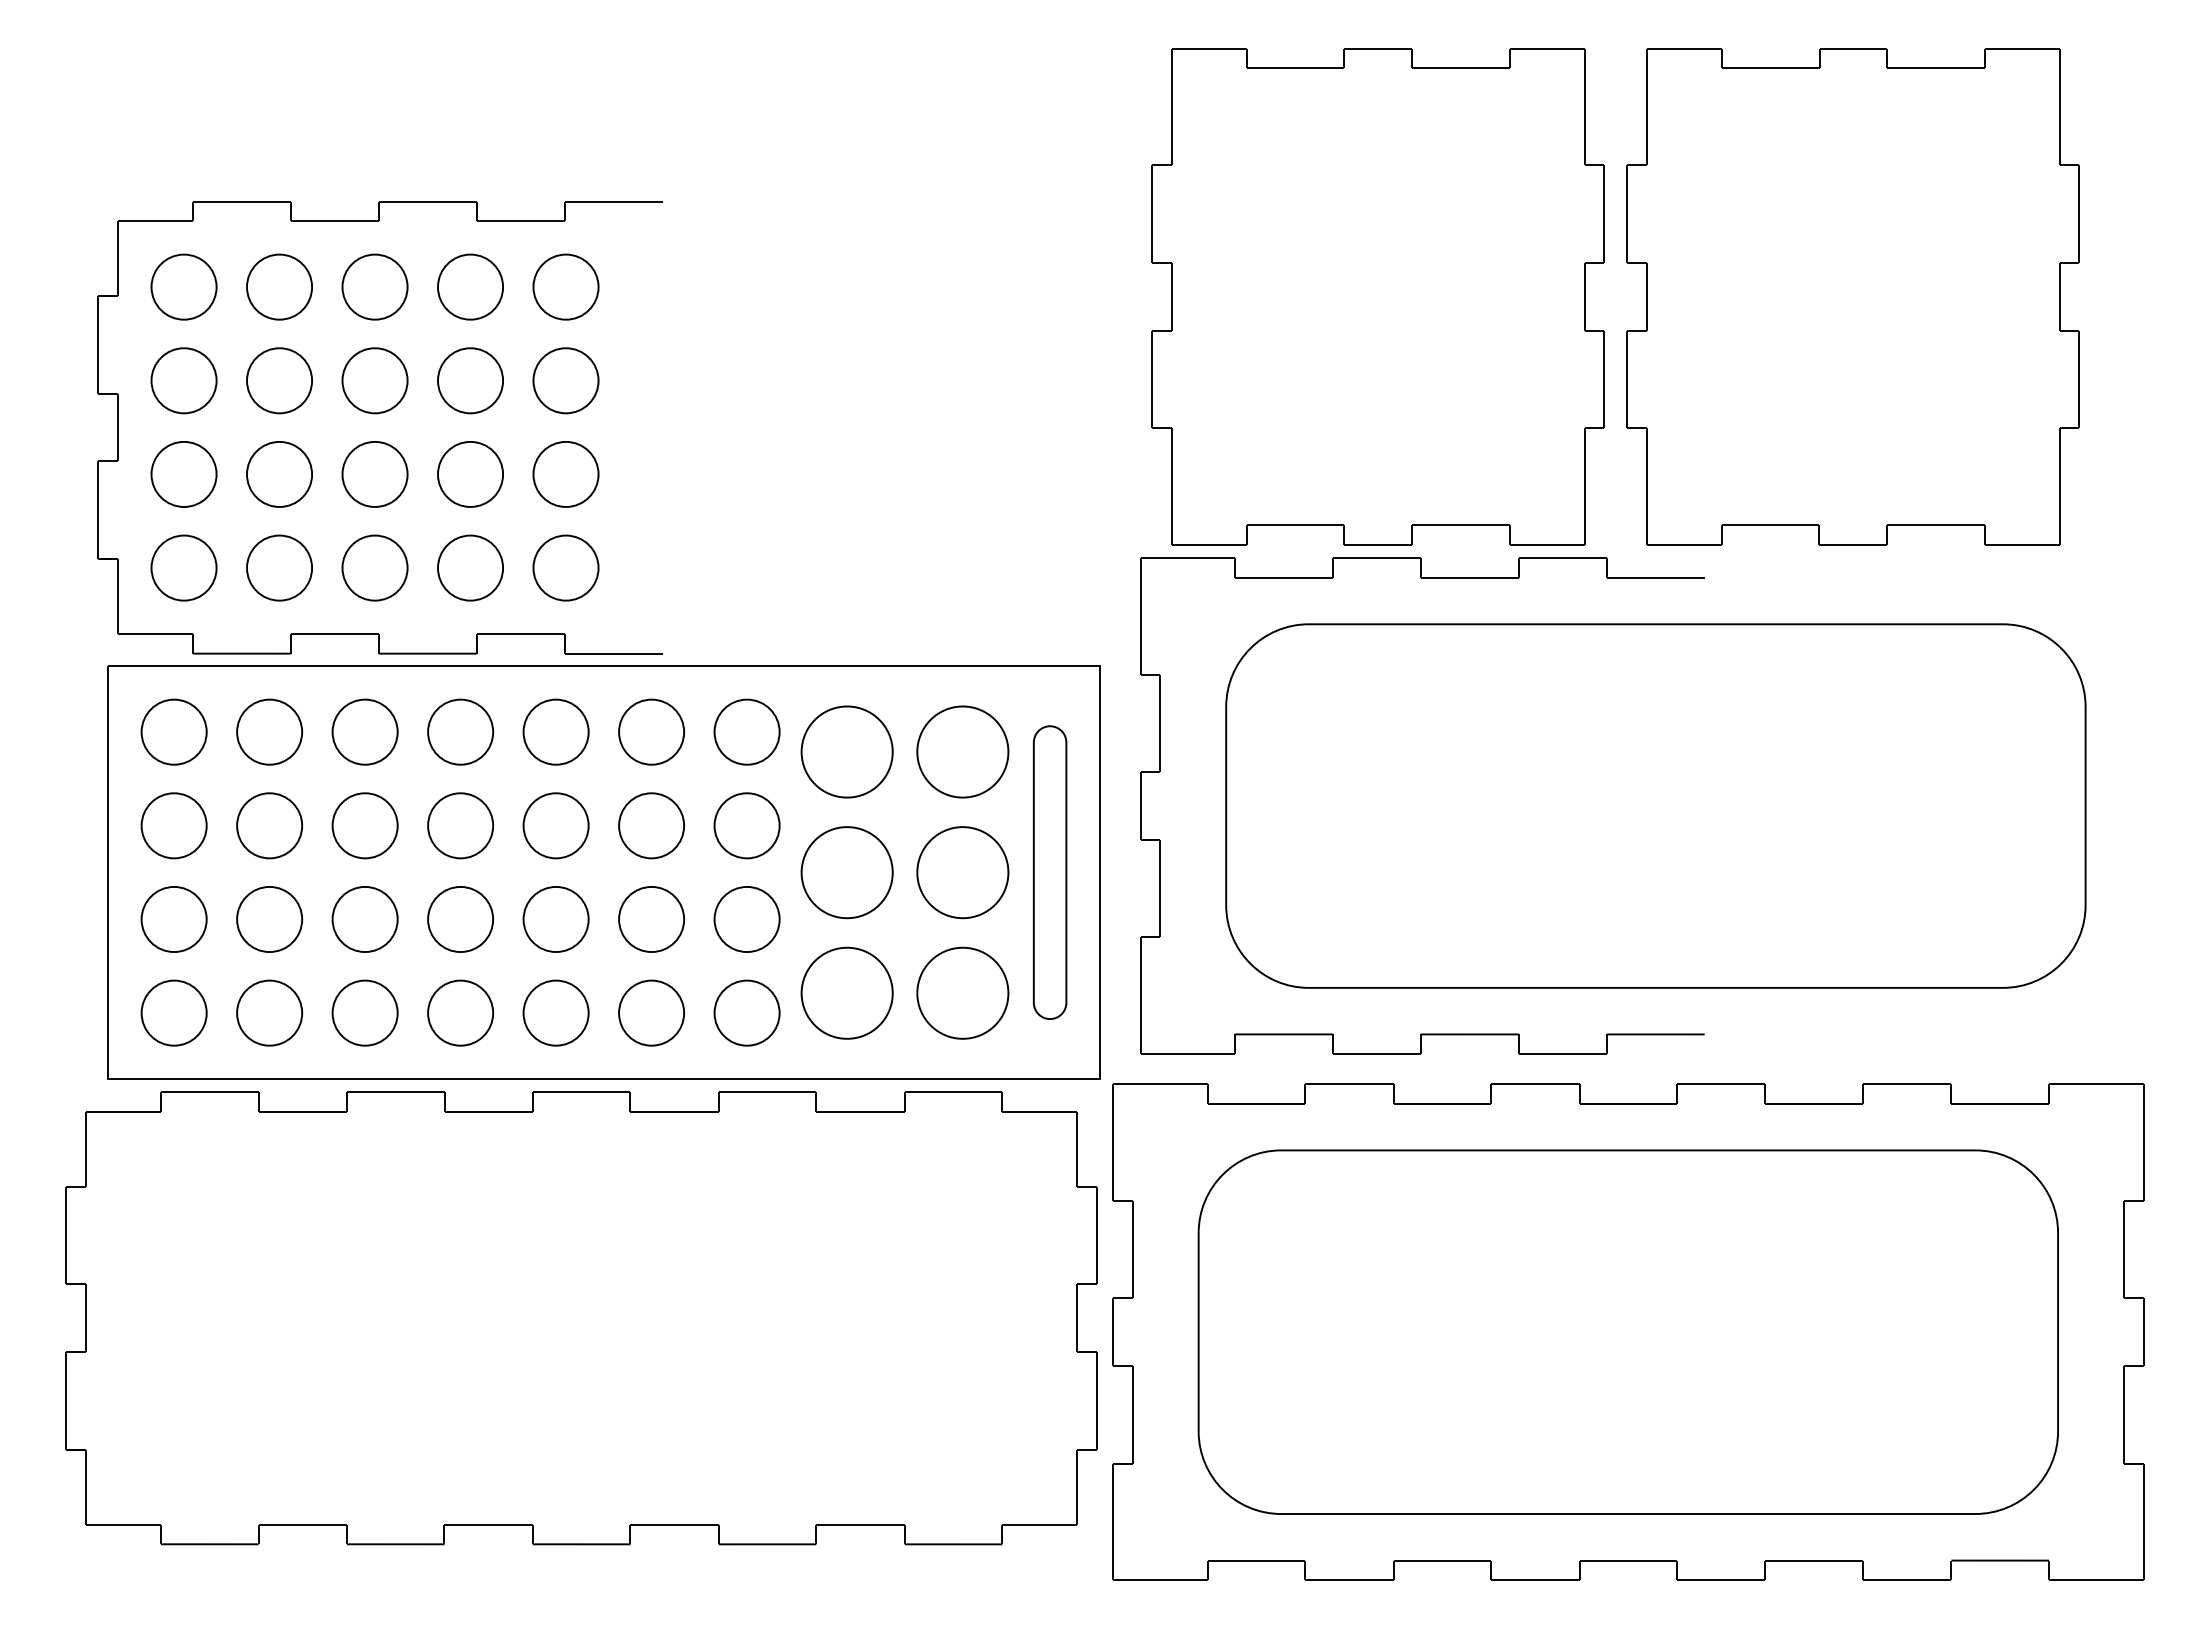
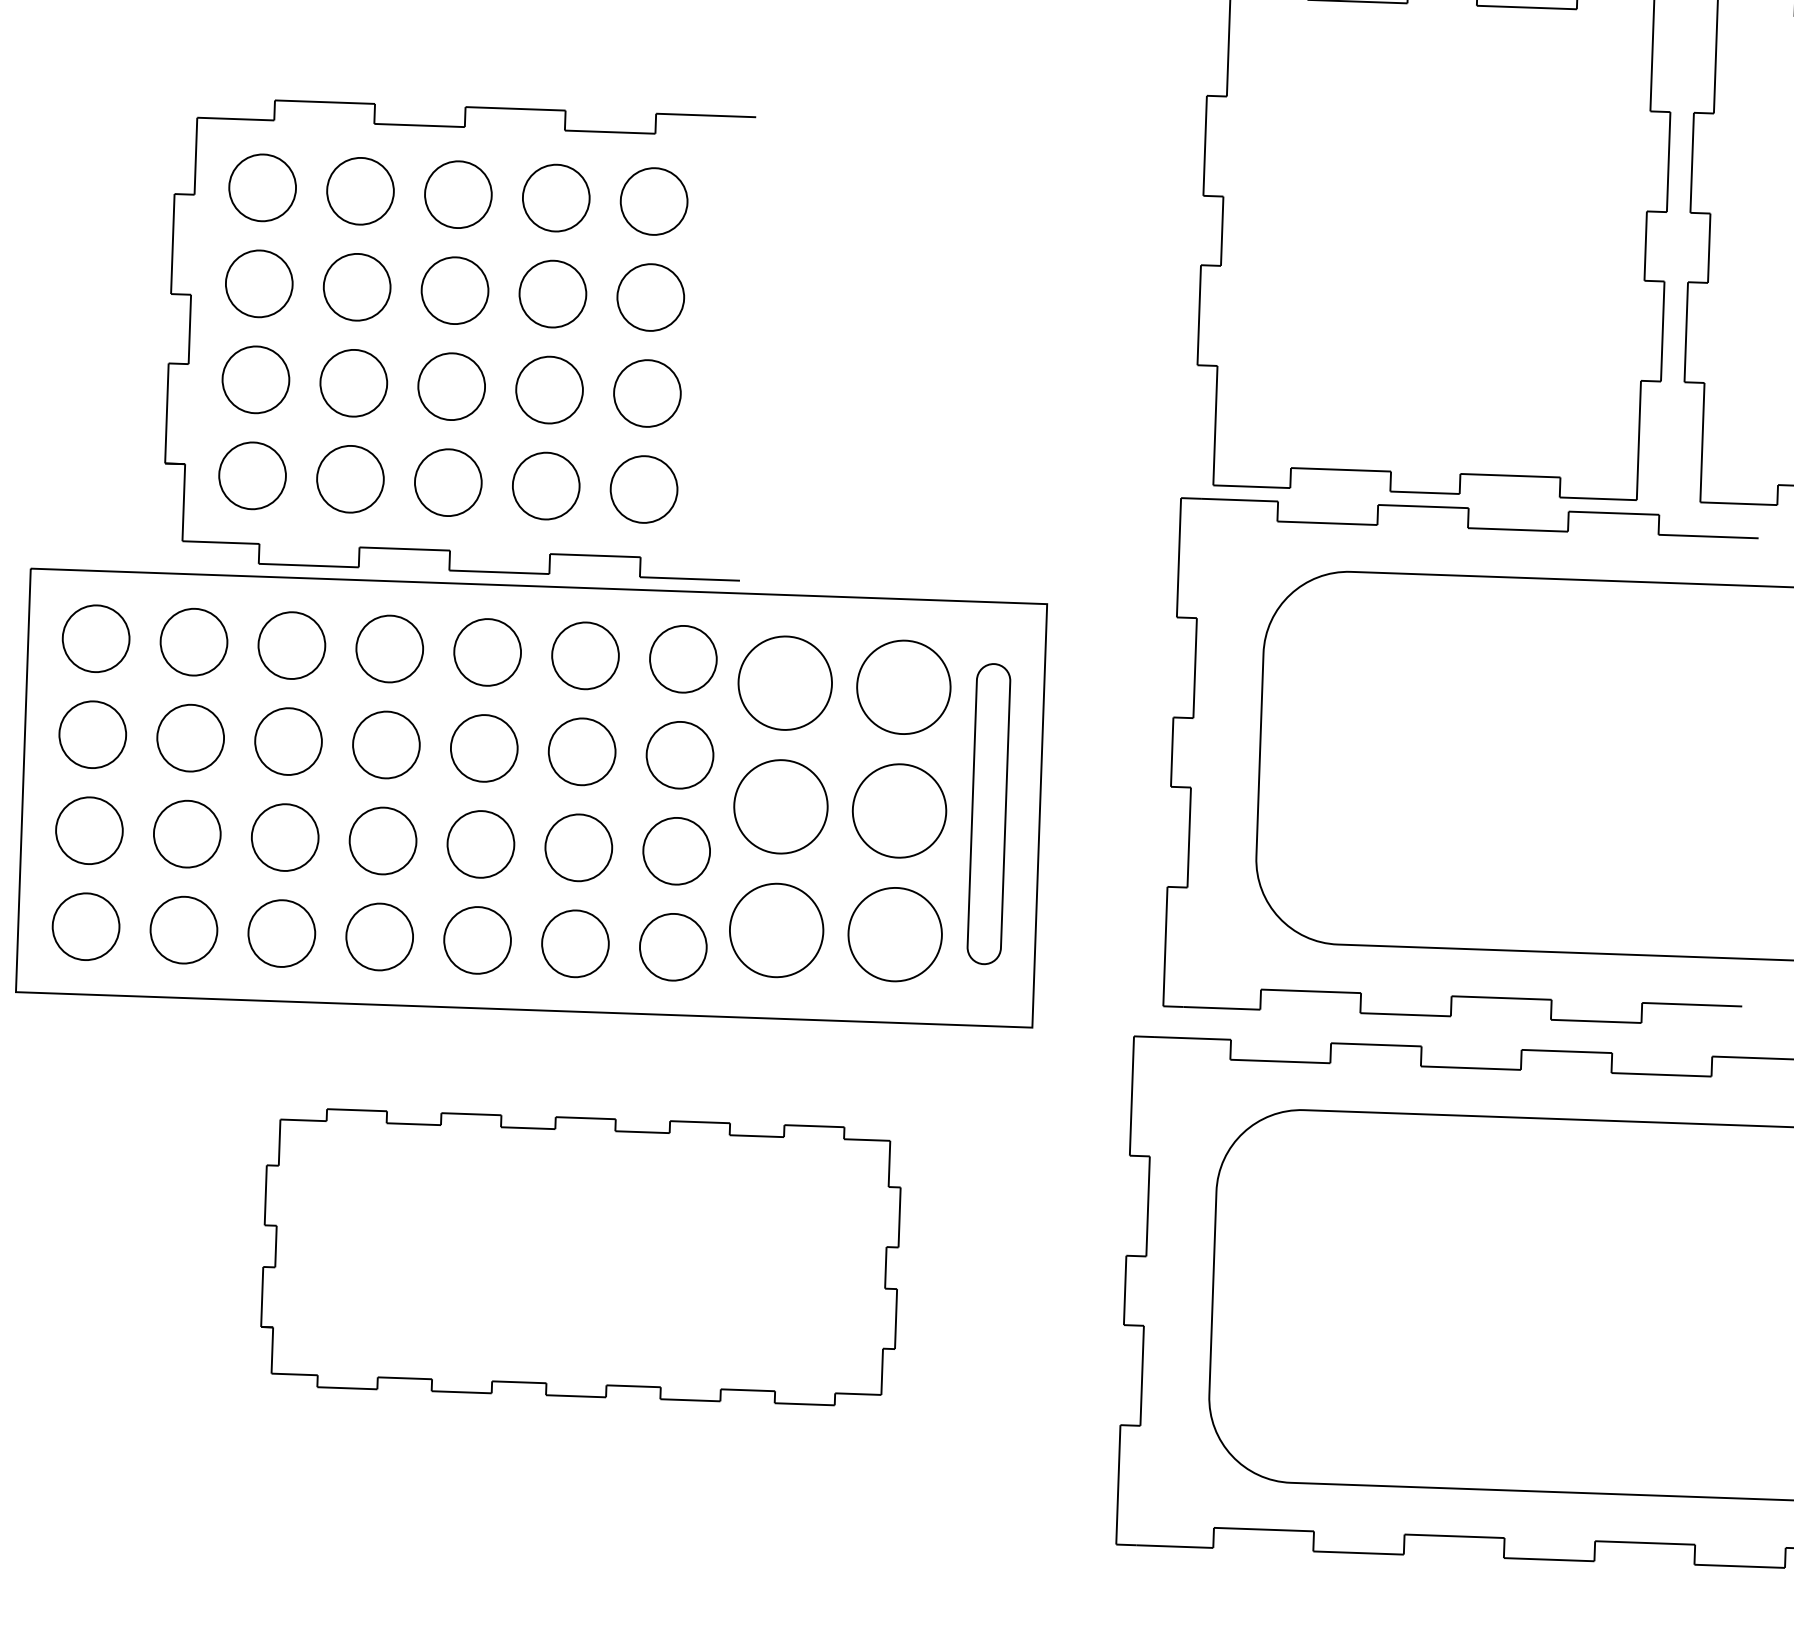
part: (378, 414) -> (457, 325), moved
part: (603, 872) -> (531, 797), moved
part: (581, 1318) -> (580, 1257), size x0.6

